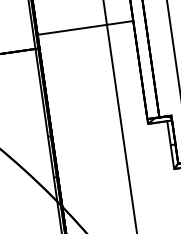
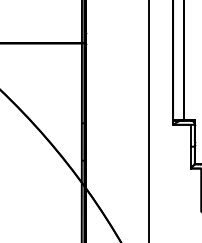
line: (85, 27) -> (129, 30), removed

